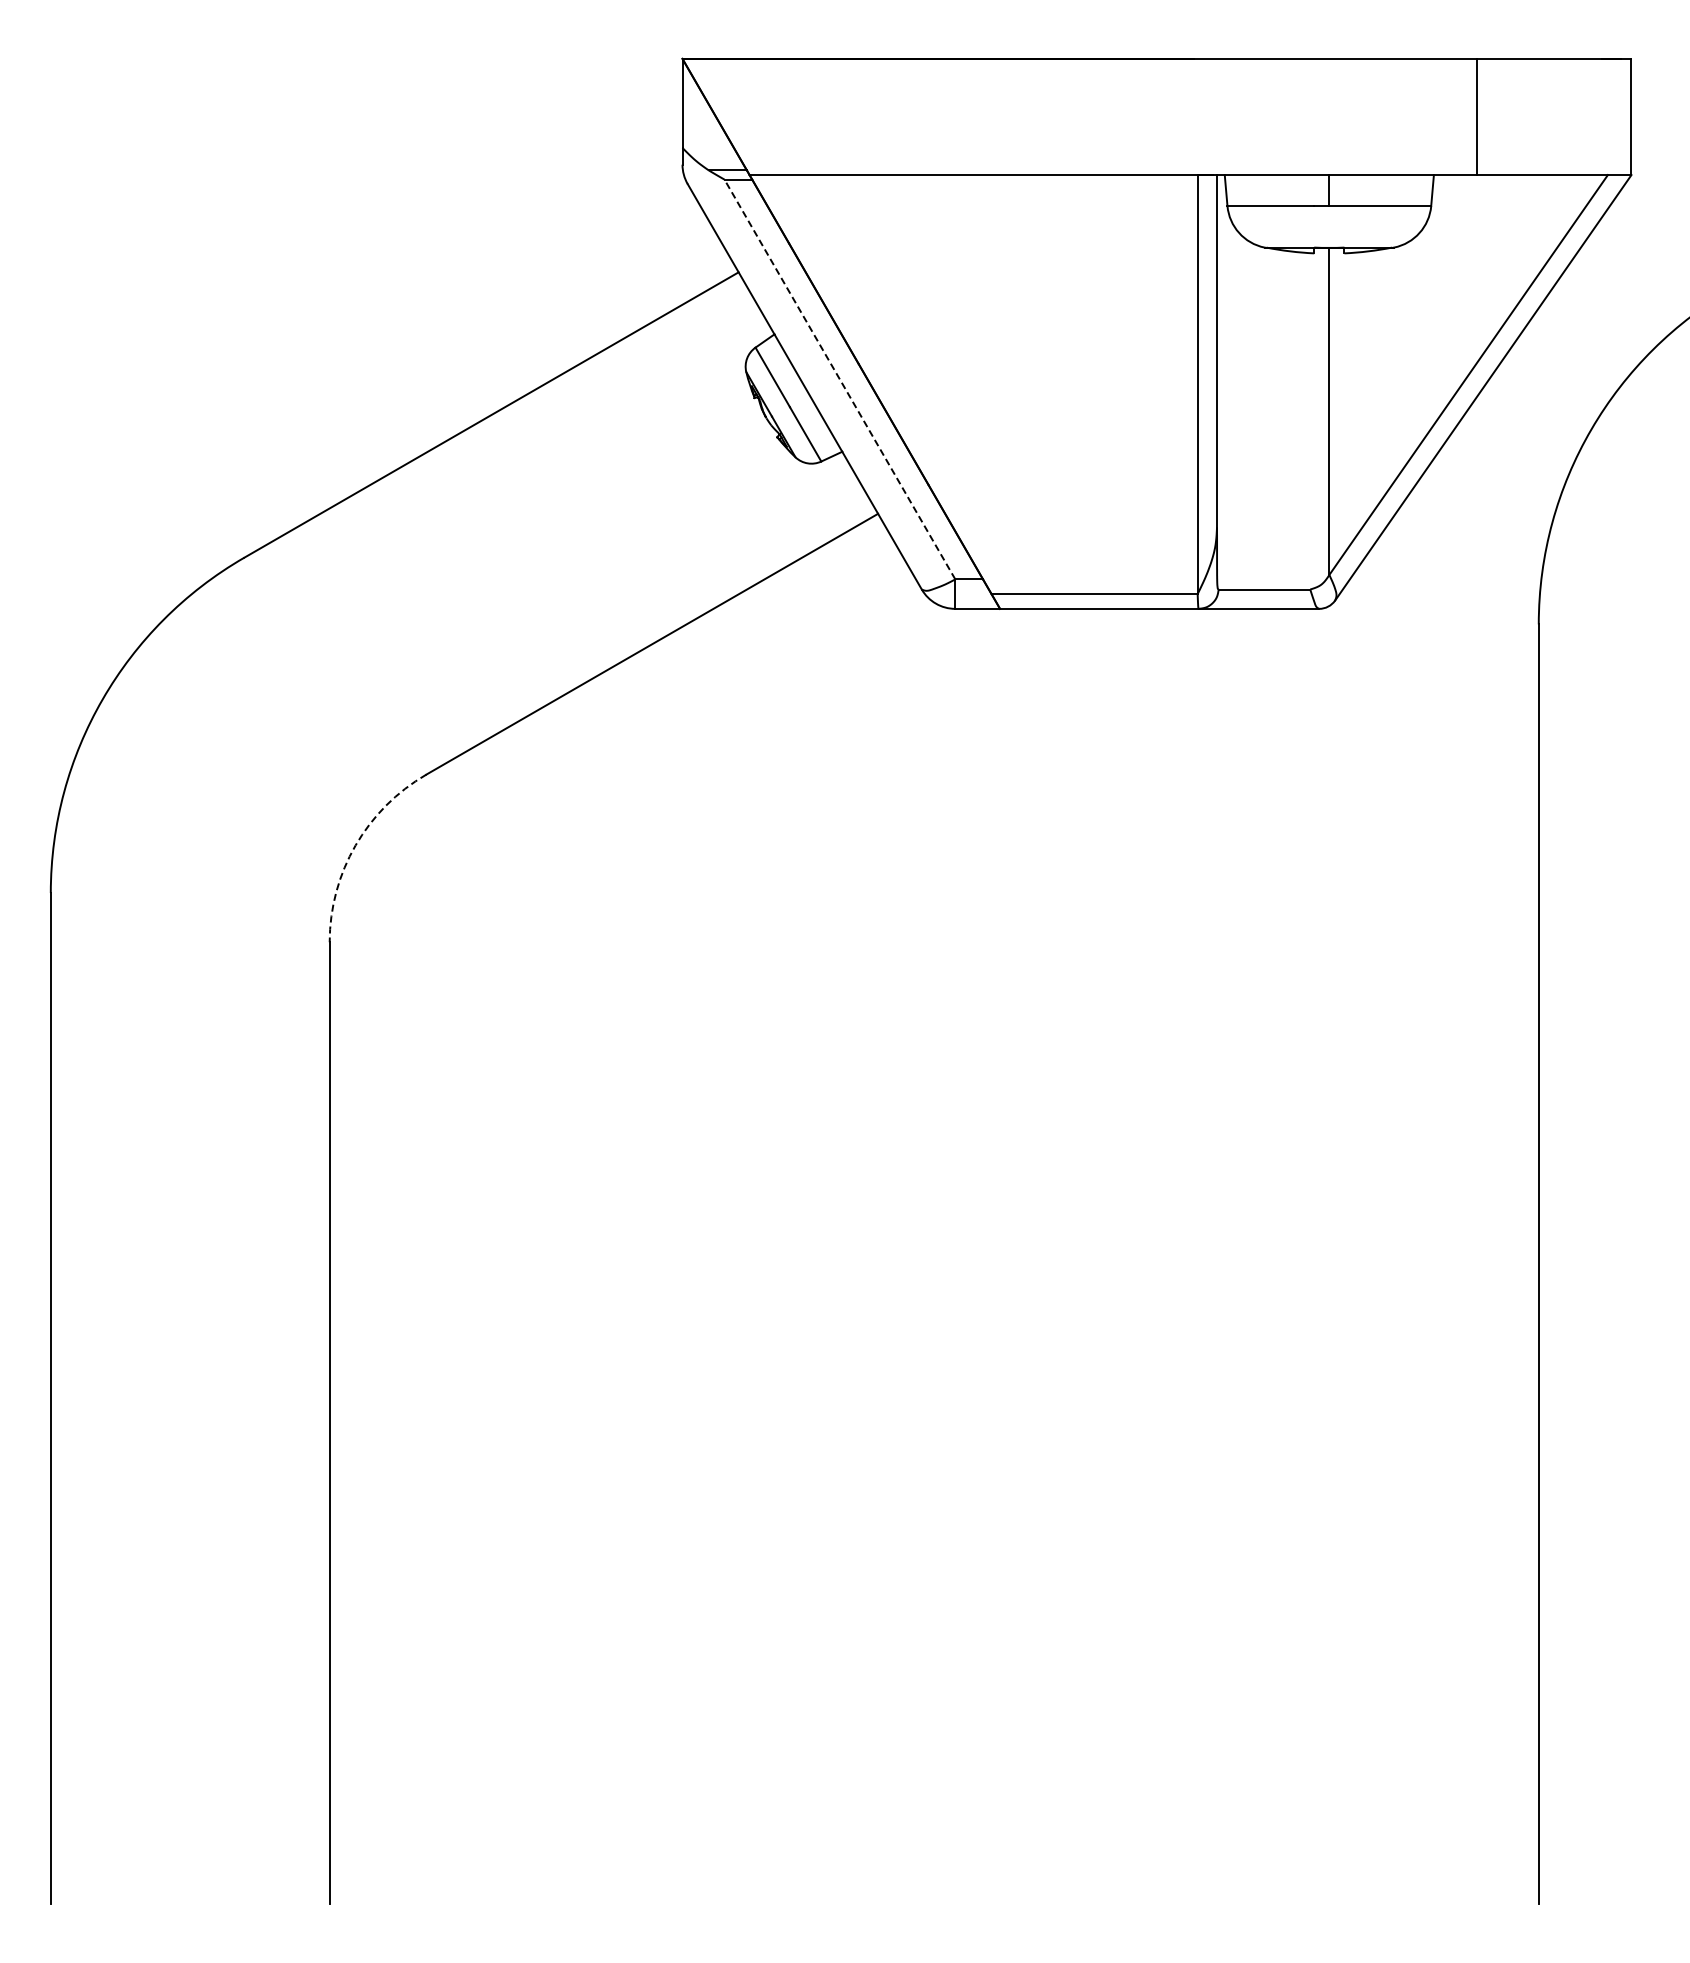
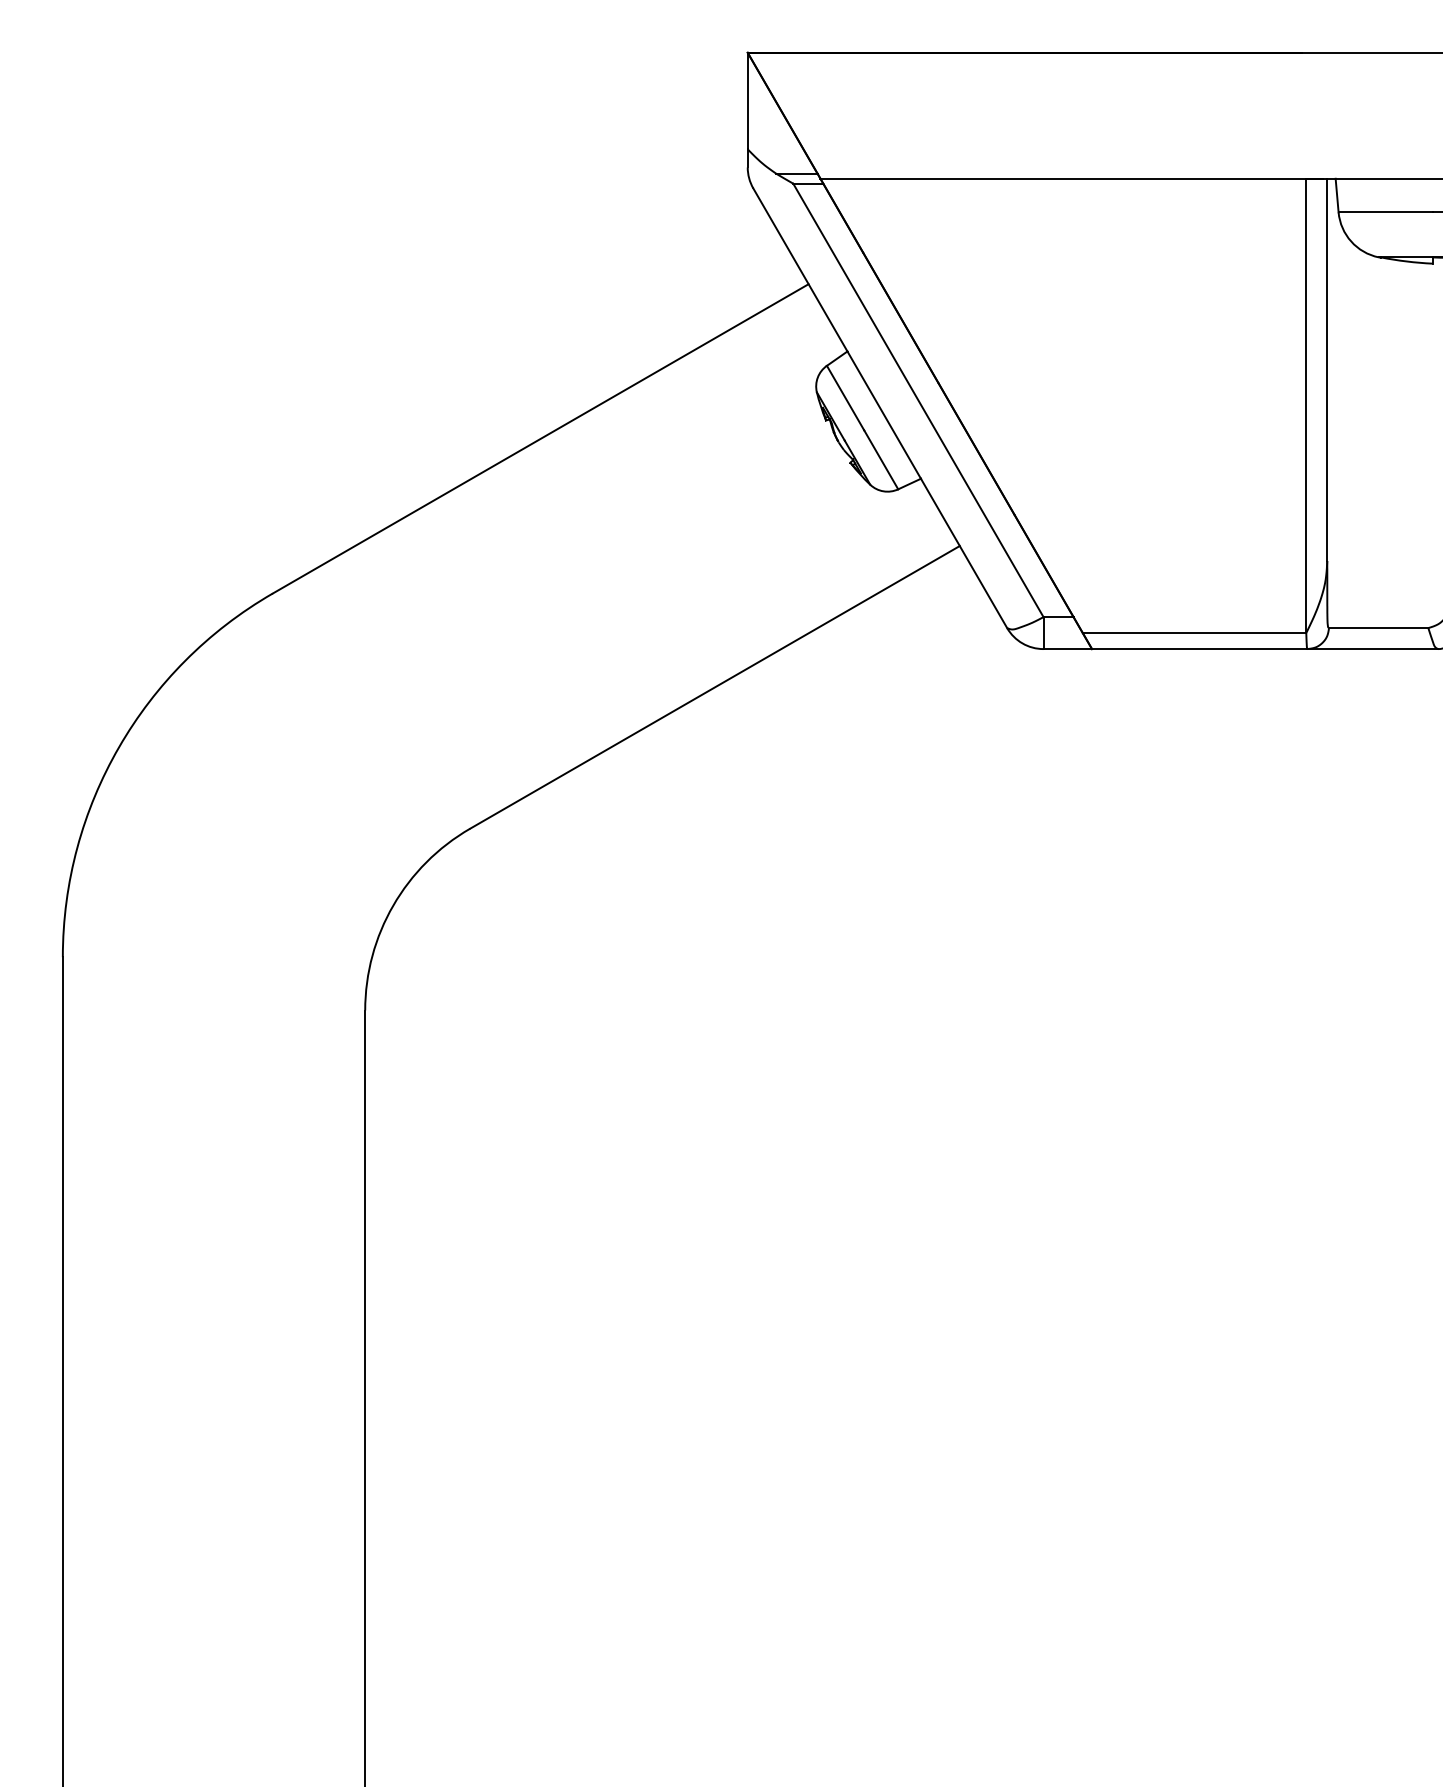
line: (839, 379) -> (917, 400), dashed -> solid
arc: (355, 845) -> (393, 905), dashed -> solid

